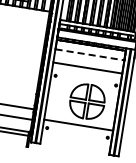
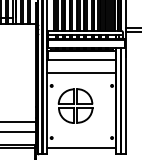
line: (90, 55) -> (82, 60), dashed -> solid
part: (87, 101) -> (75, 105), moved
line: (78, 125) -> (81, 148), moved

